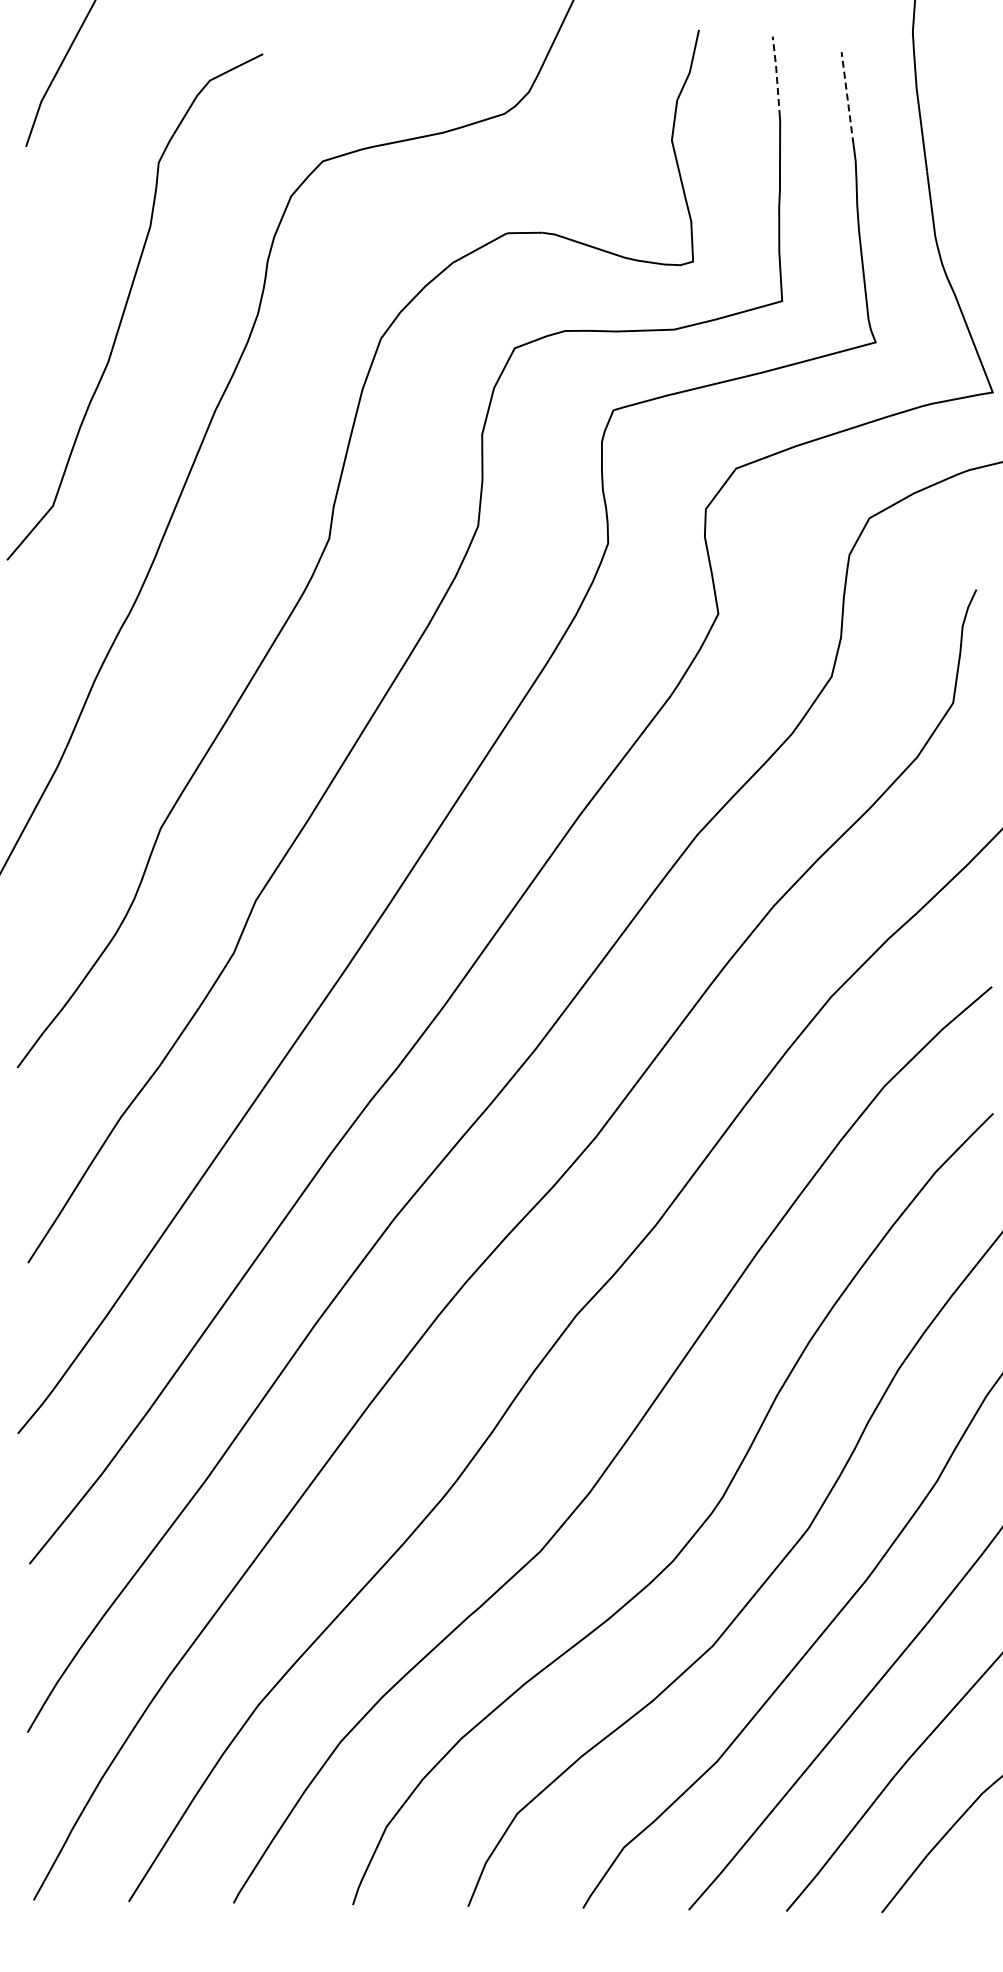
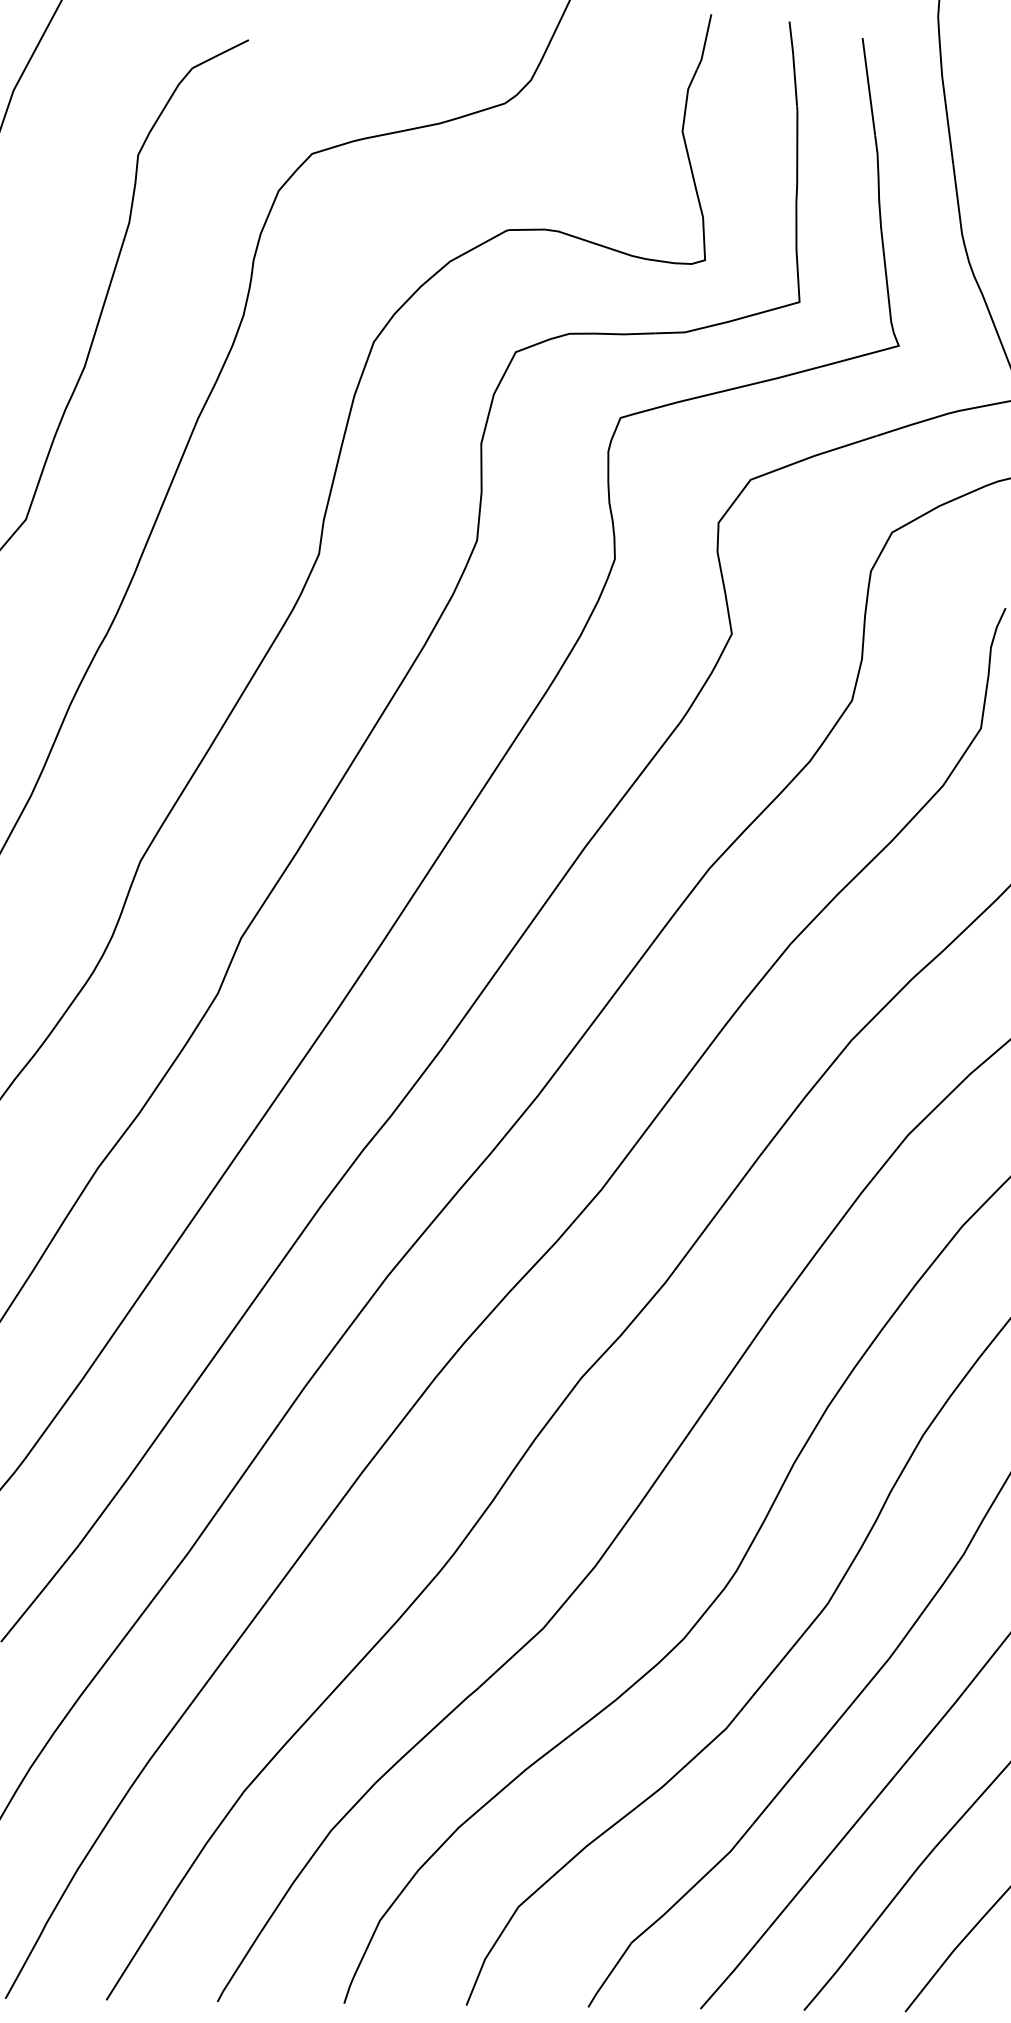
line: (776, 75) -> (793, 62), dashed -> solid
line: (847, 98) -> (868, 87), dashed -> solid

